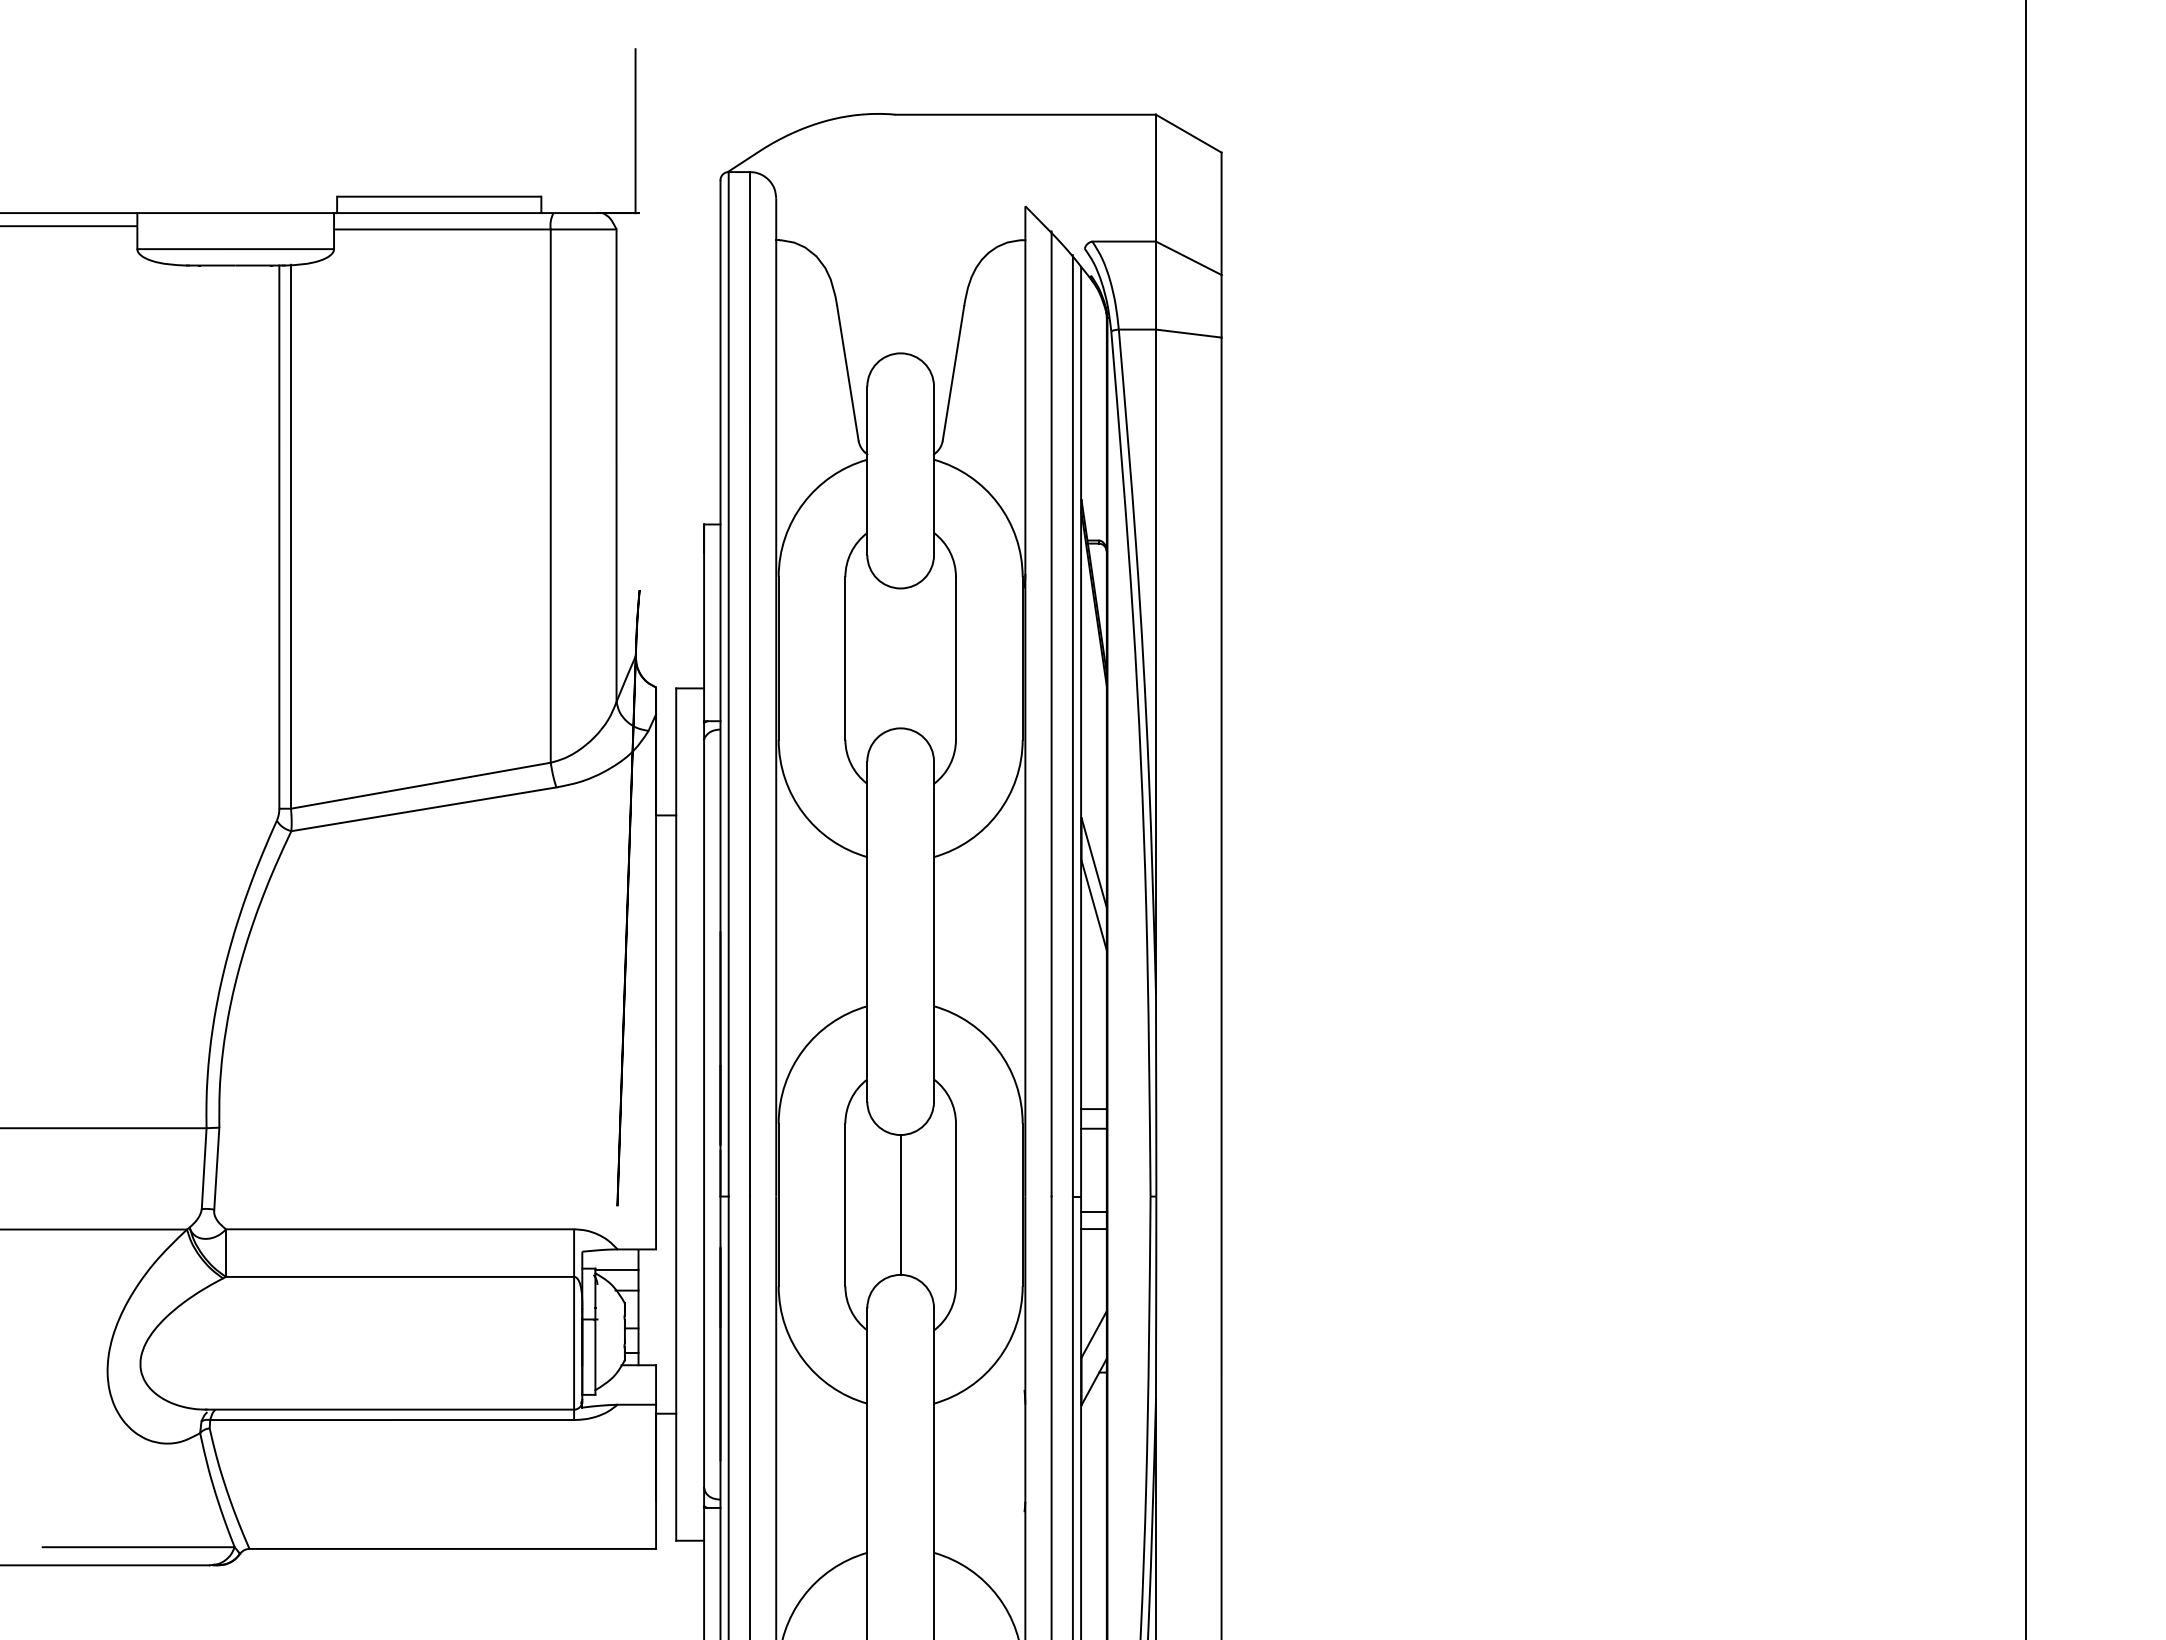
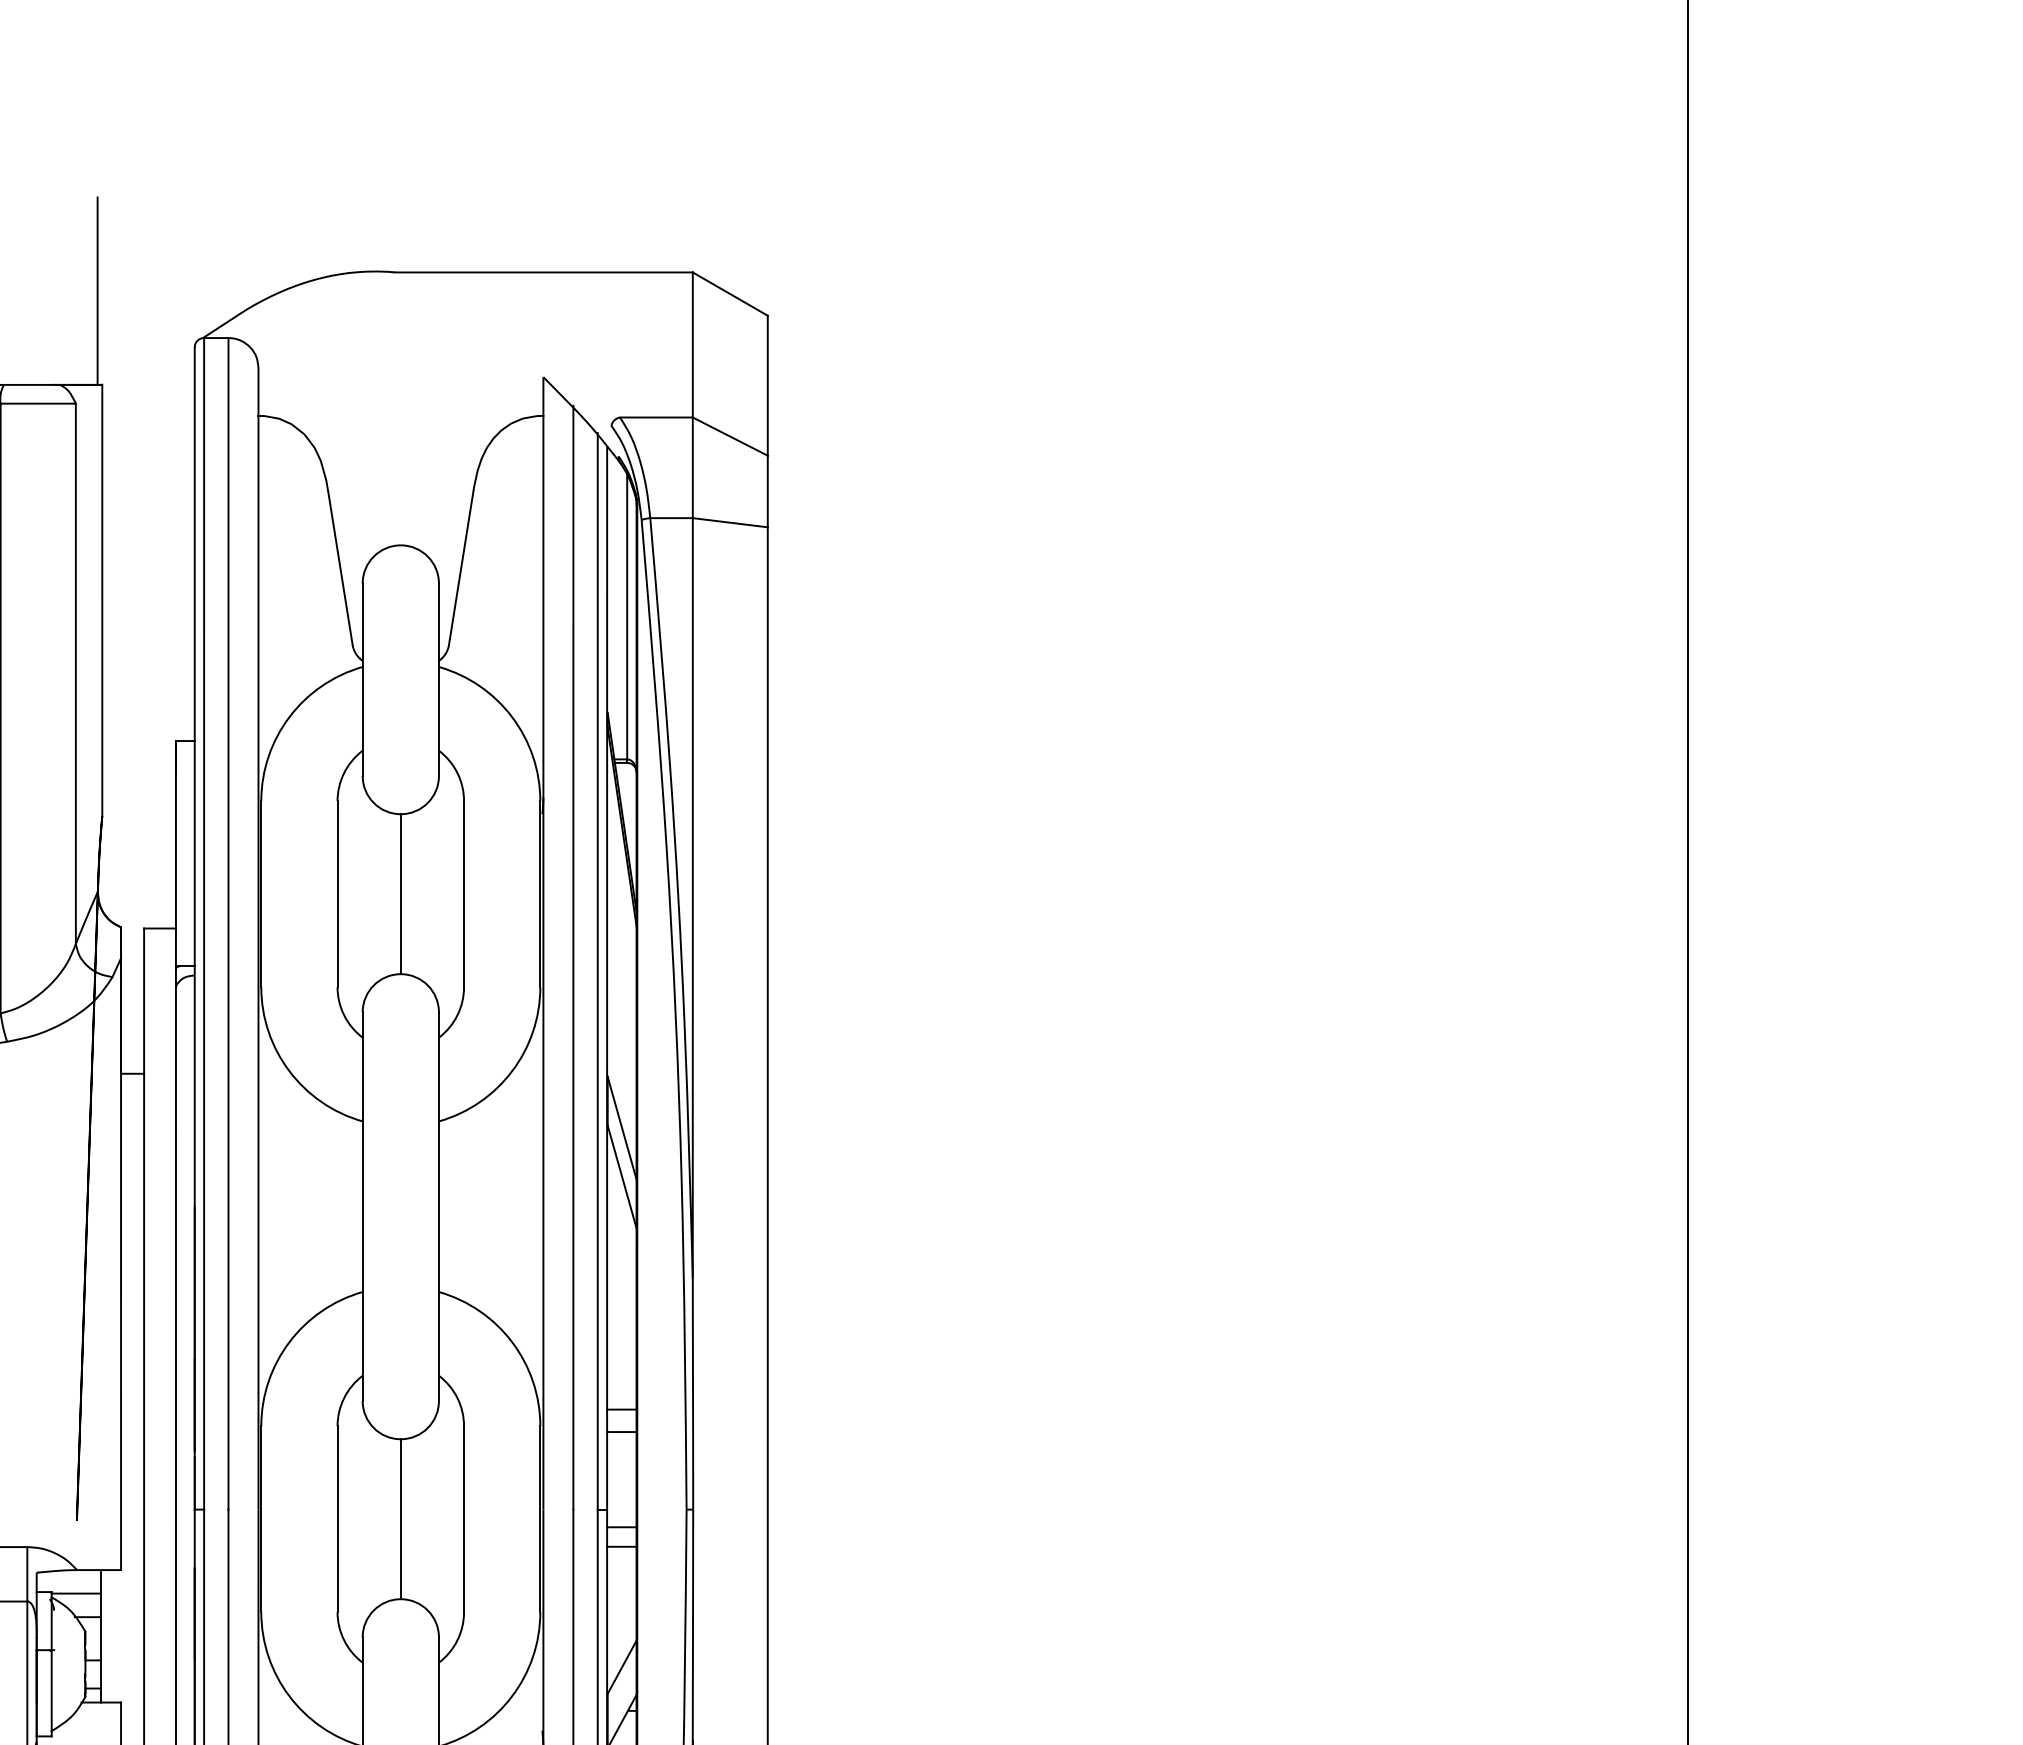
line: (639, 401) -> (102, 600), added
line: (1098, 415) -> (627, 616), added
line: (900, 658) -> (400, 894), added

